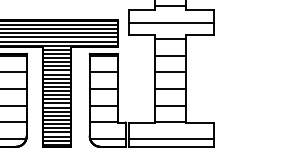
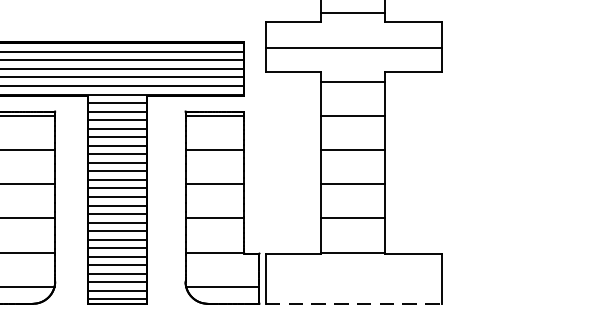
line: (170, 138) -> (352, 286), removed
line: (171, 146) -> (354, 303), solid -> dashed

